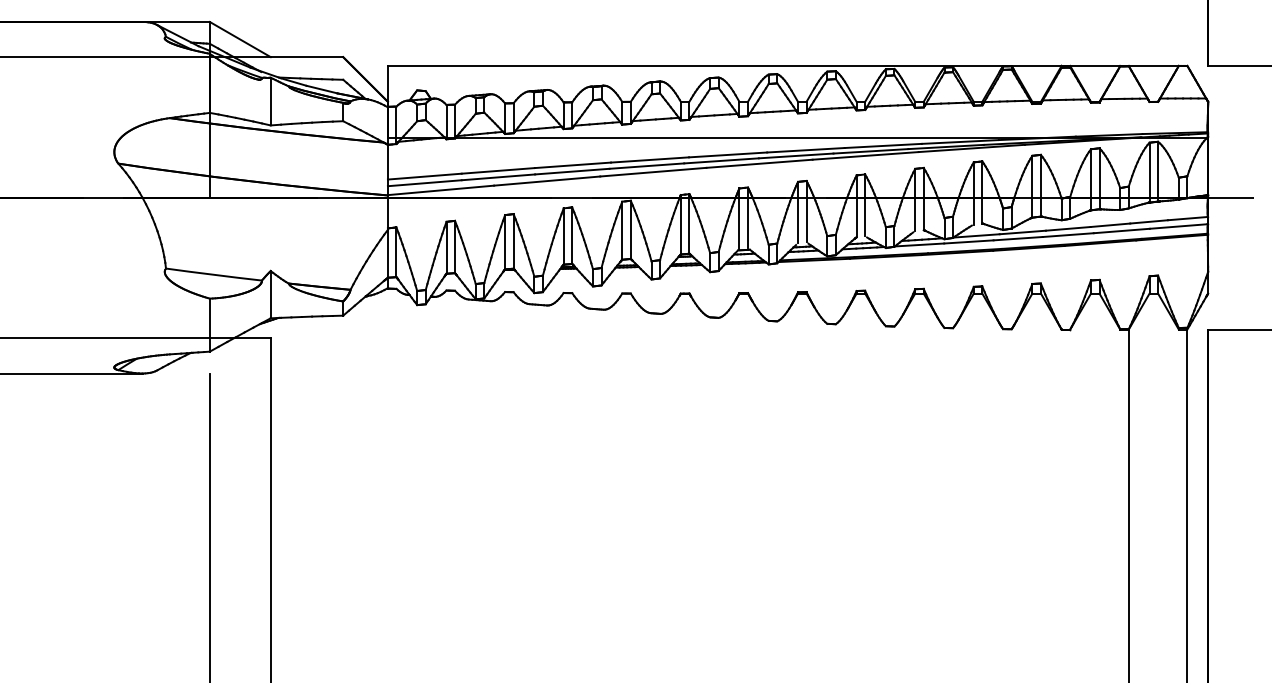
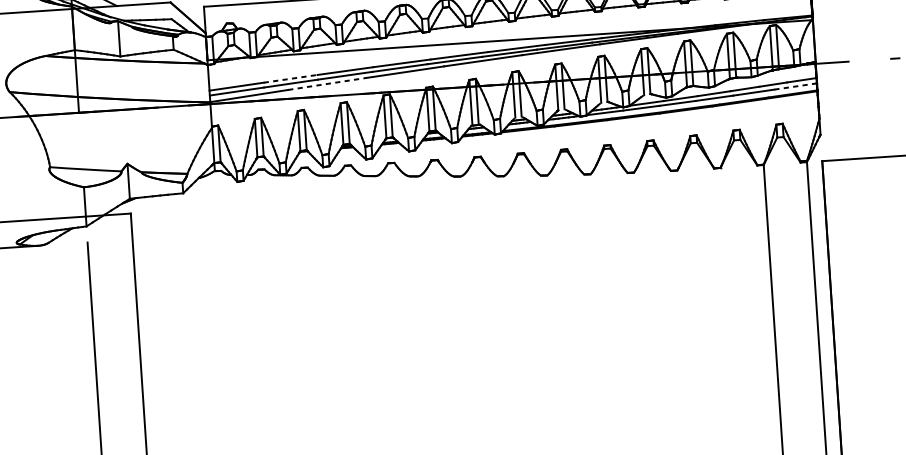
line: (498, 170) -> (290, 78), solid -> dashed
line: (547, 181) -> (327, 84), solid -> dashed
line: (1179, 226) -> (796, 86), solid -> dashed

